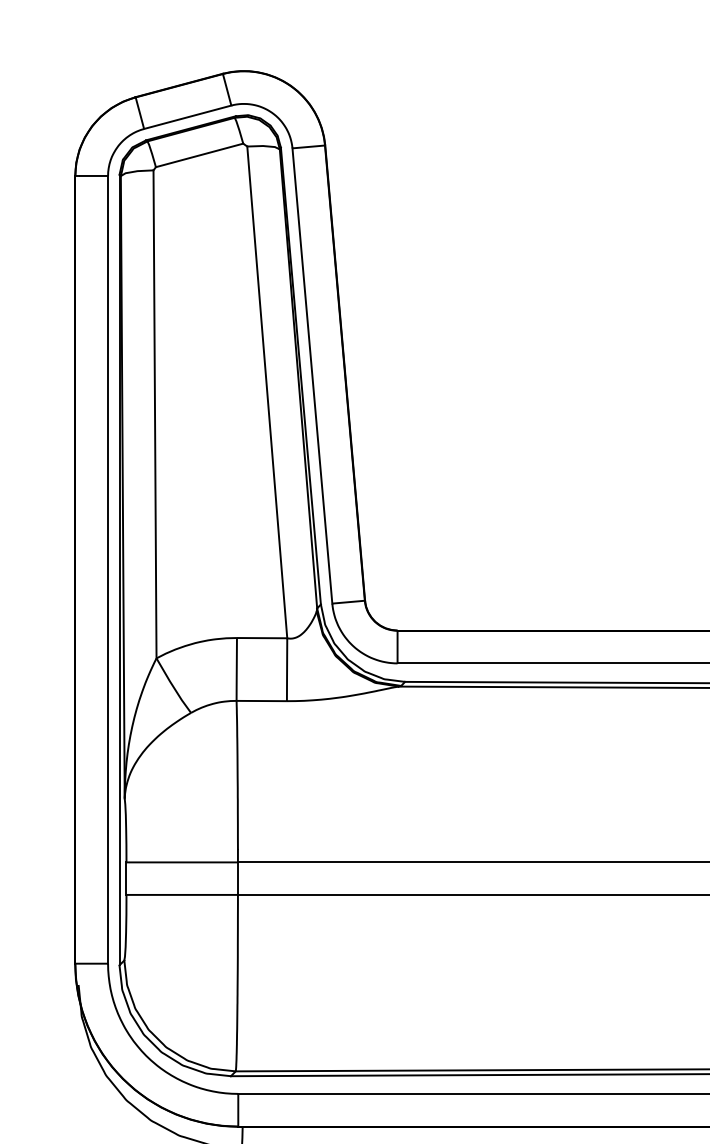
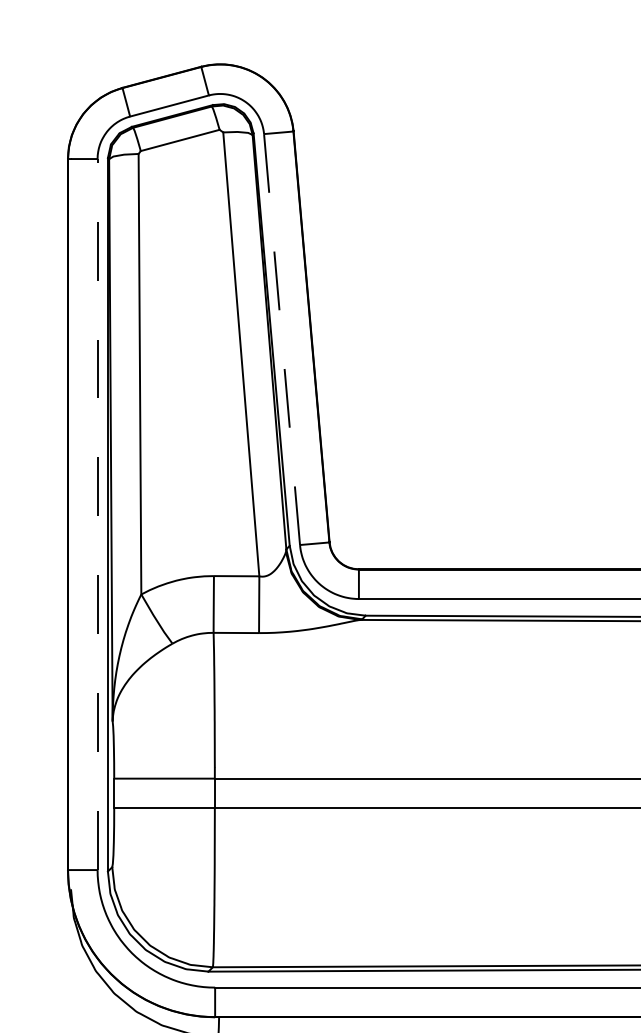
line: (312, 377) -> (282, 340), solid -> dashed
line: (107, 569) -> (97, 514), solid -> dashed

